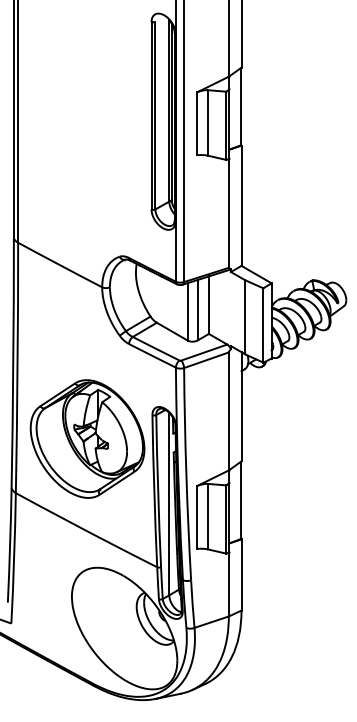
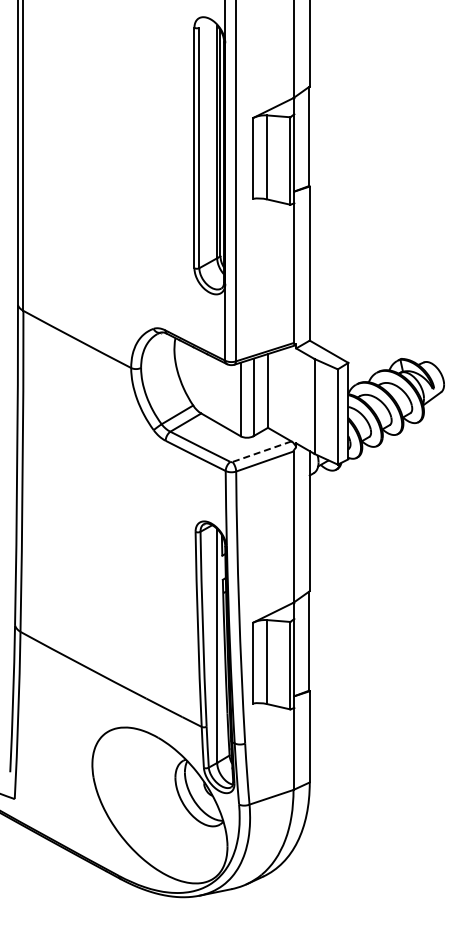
line: (203, 352) -> (261, 451), solid -> dashed
part: (87, 439) -> (112, 562), removed

